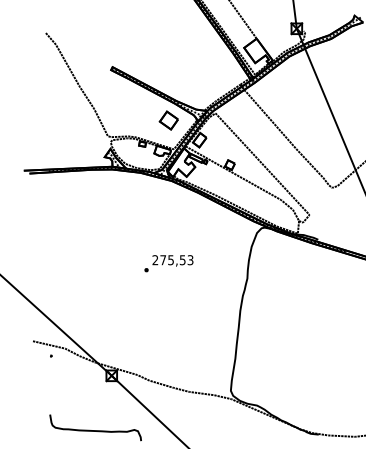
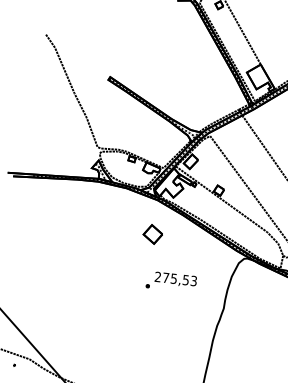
part: (168, 120) -> (152, 234), moved
text: (168, 263) -> (171, 281), moved

